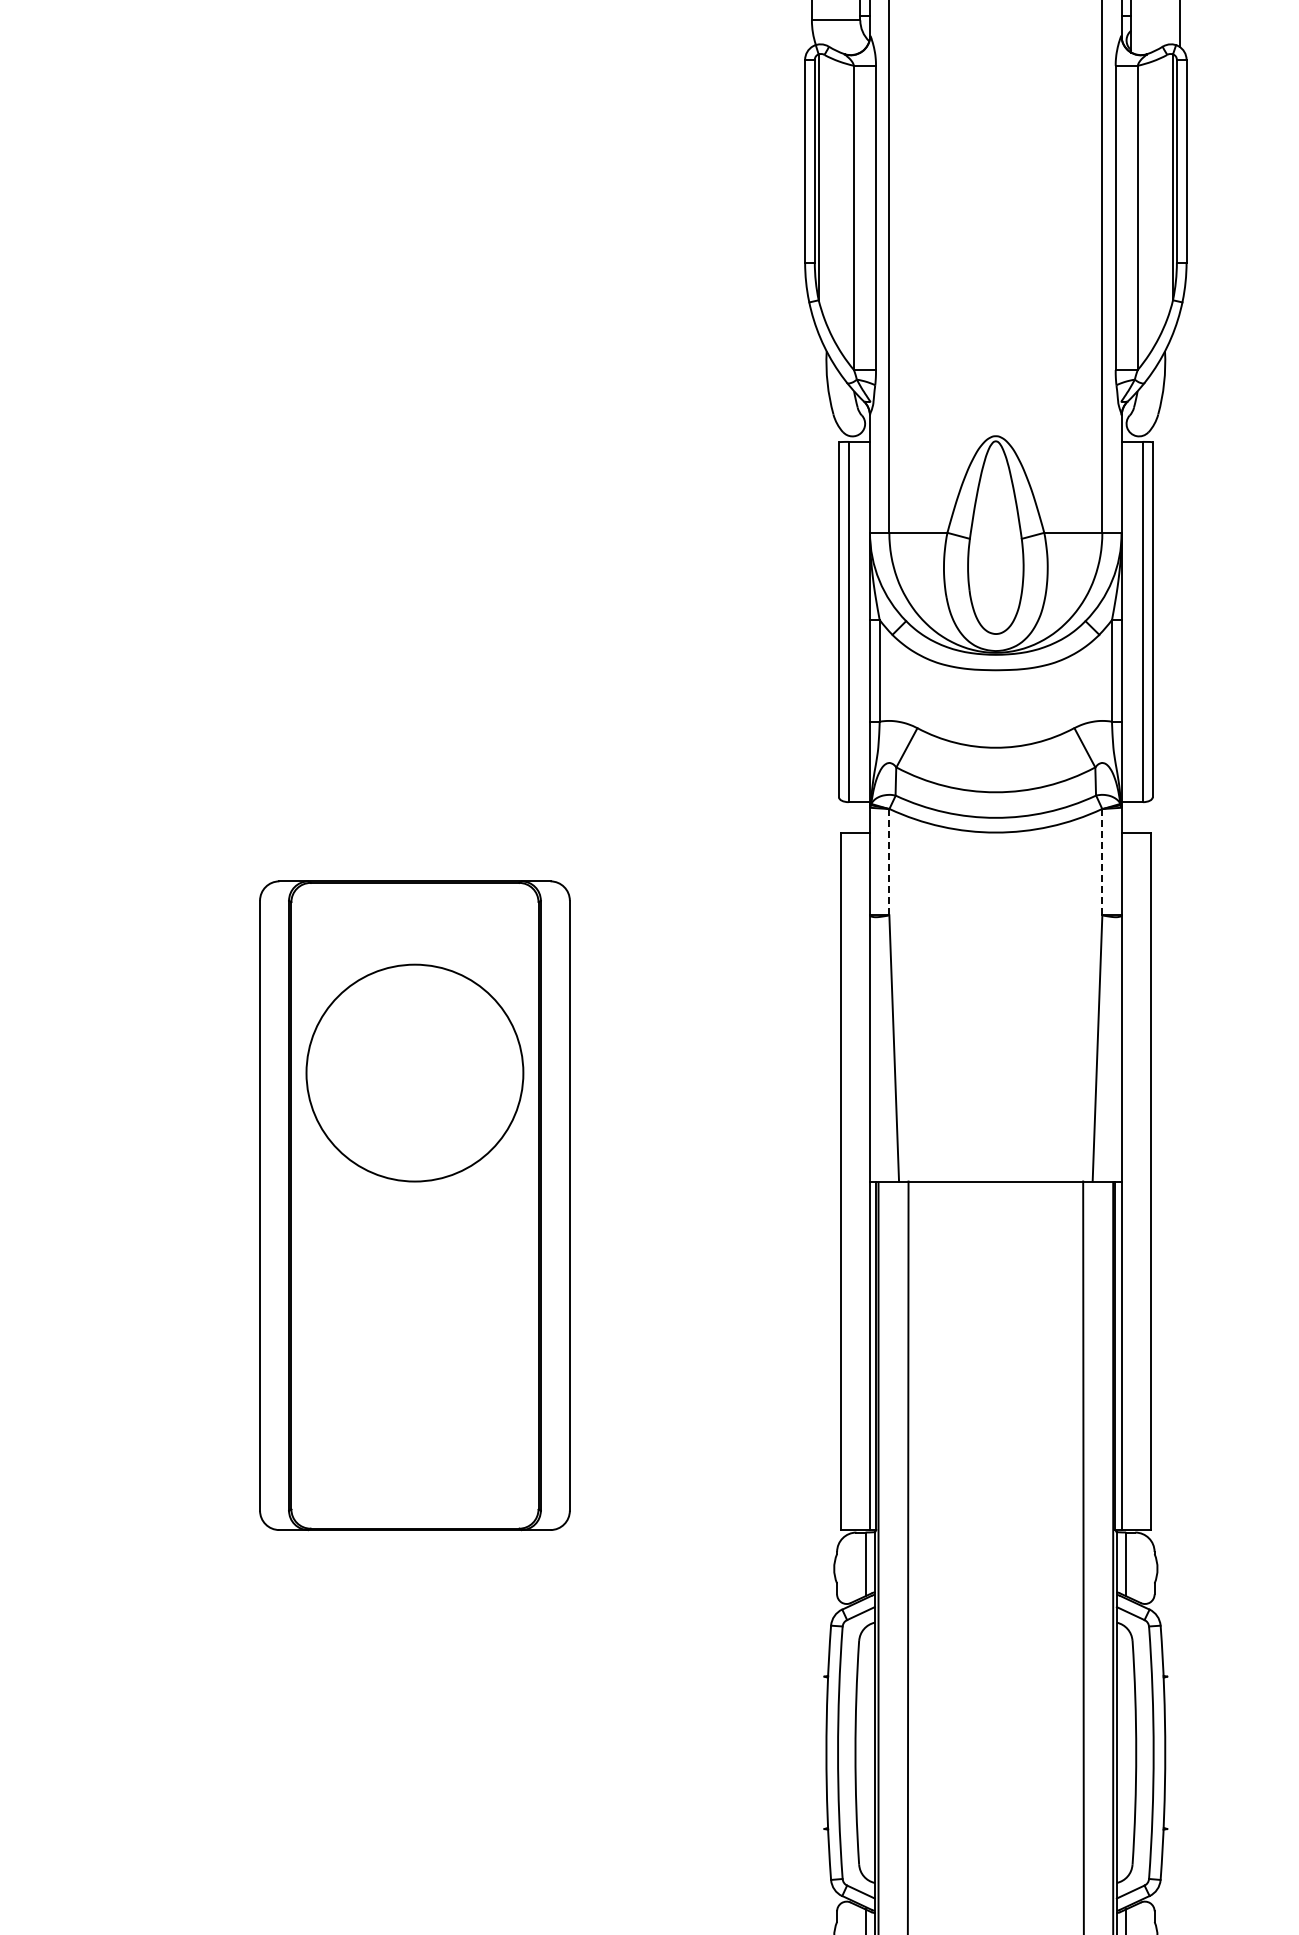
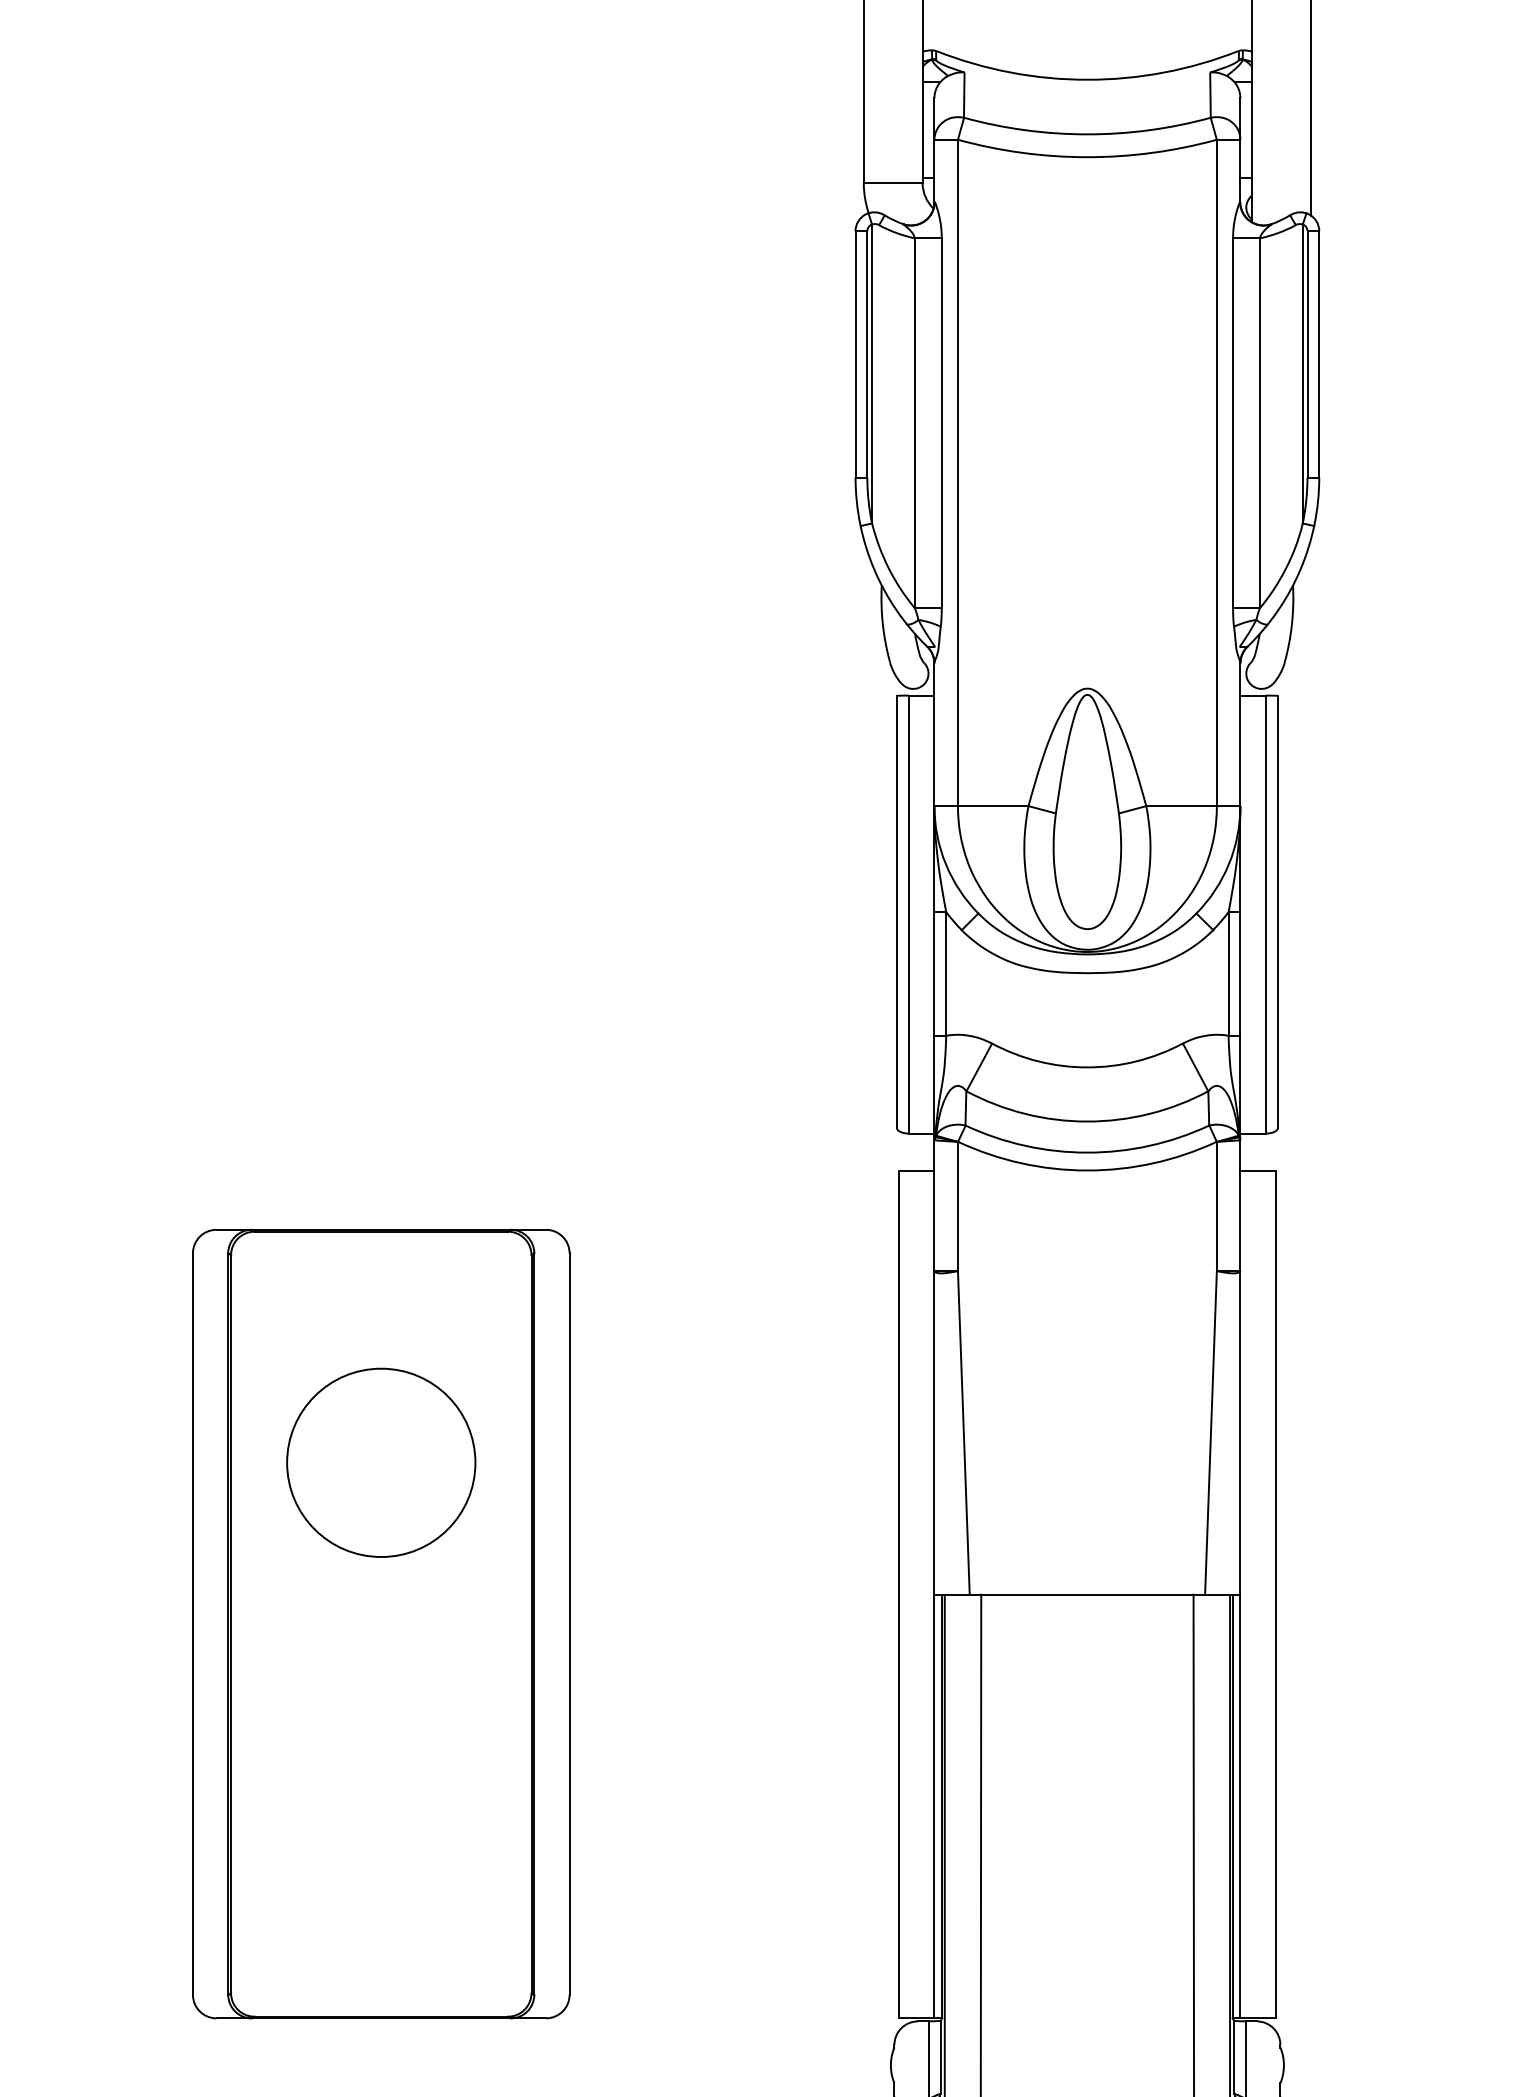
line: (889, 862) -> (958, 1206), dashed -> solid
line: (1102, 862) -> (1217, 1206), dashed -> solid
circle: (414, 1072) -> (380, 1462), size x0.71

